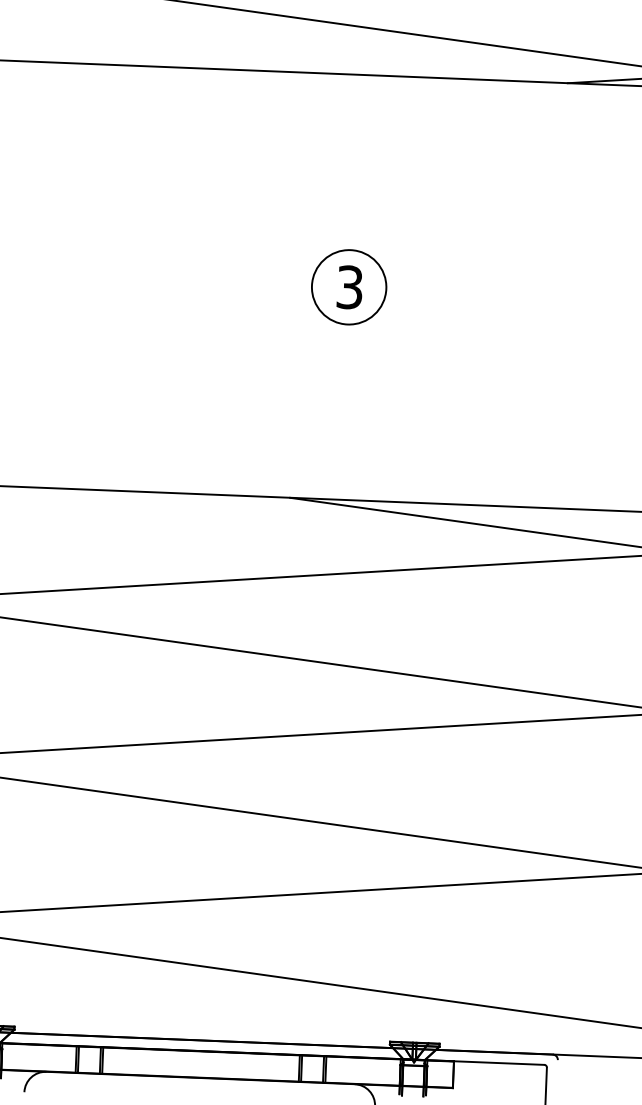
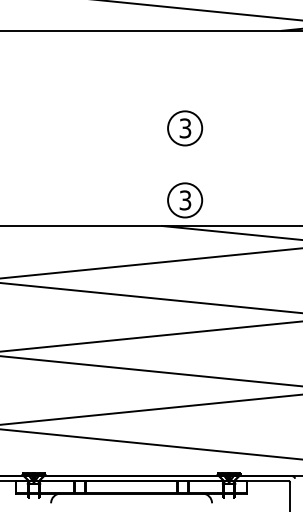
part: (343, 444) -> (185, 200), added

